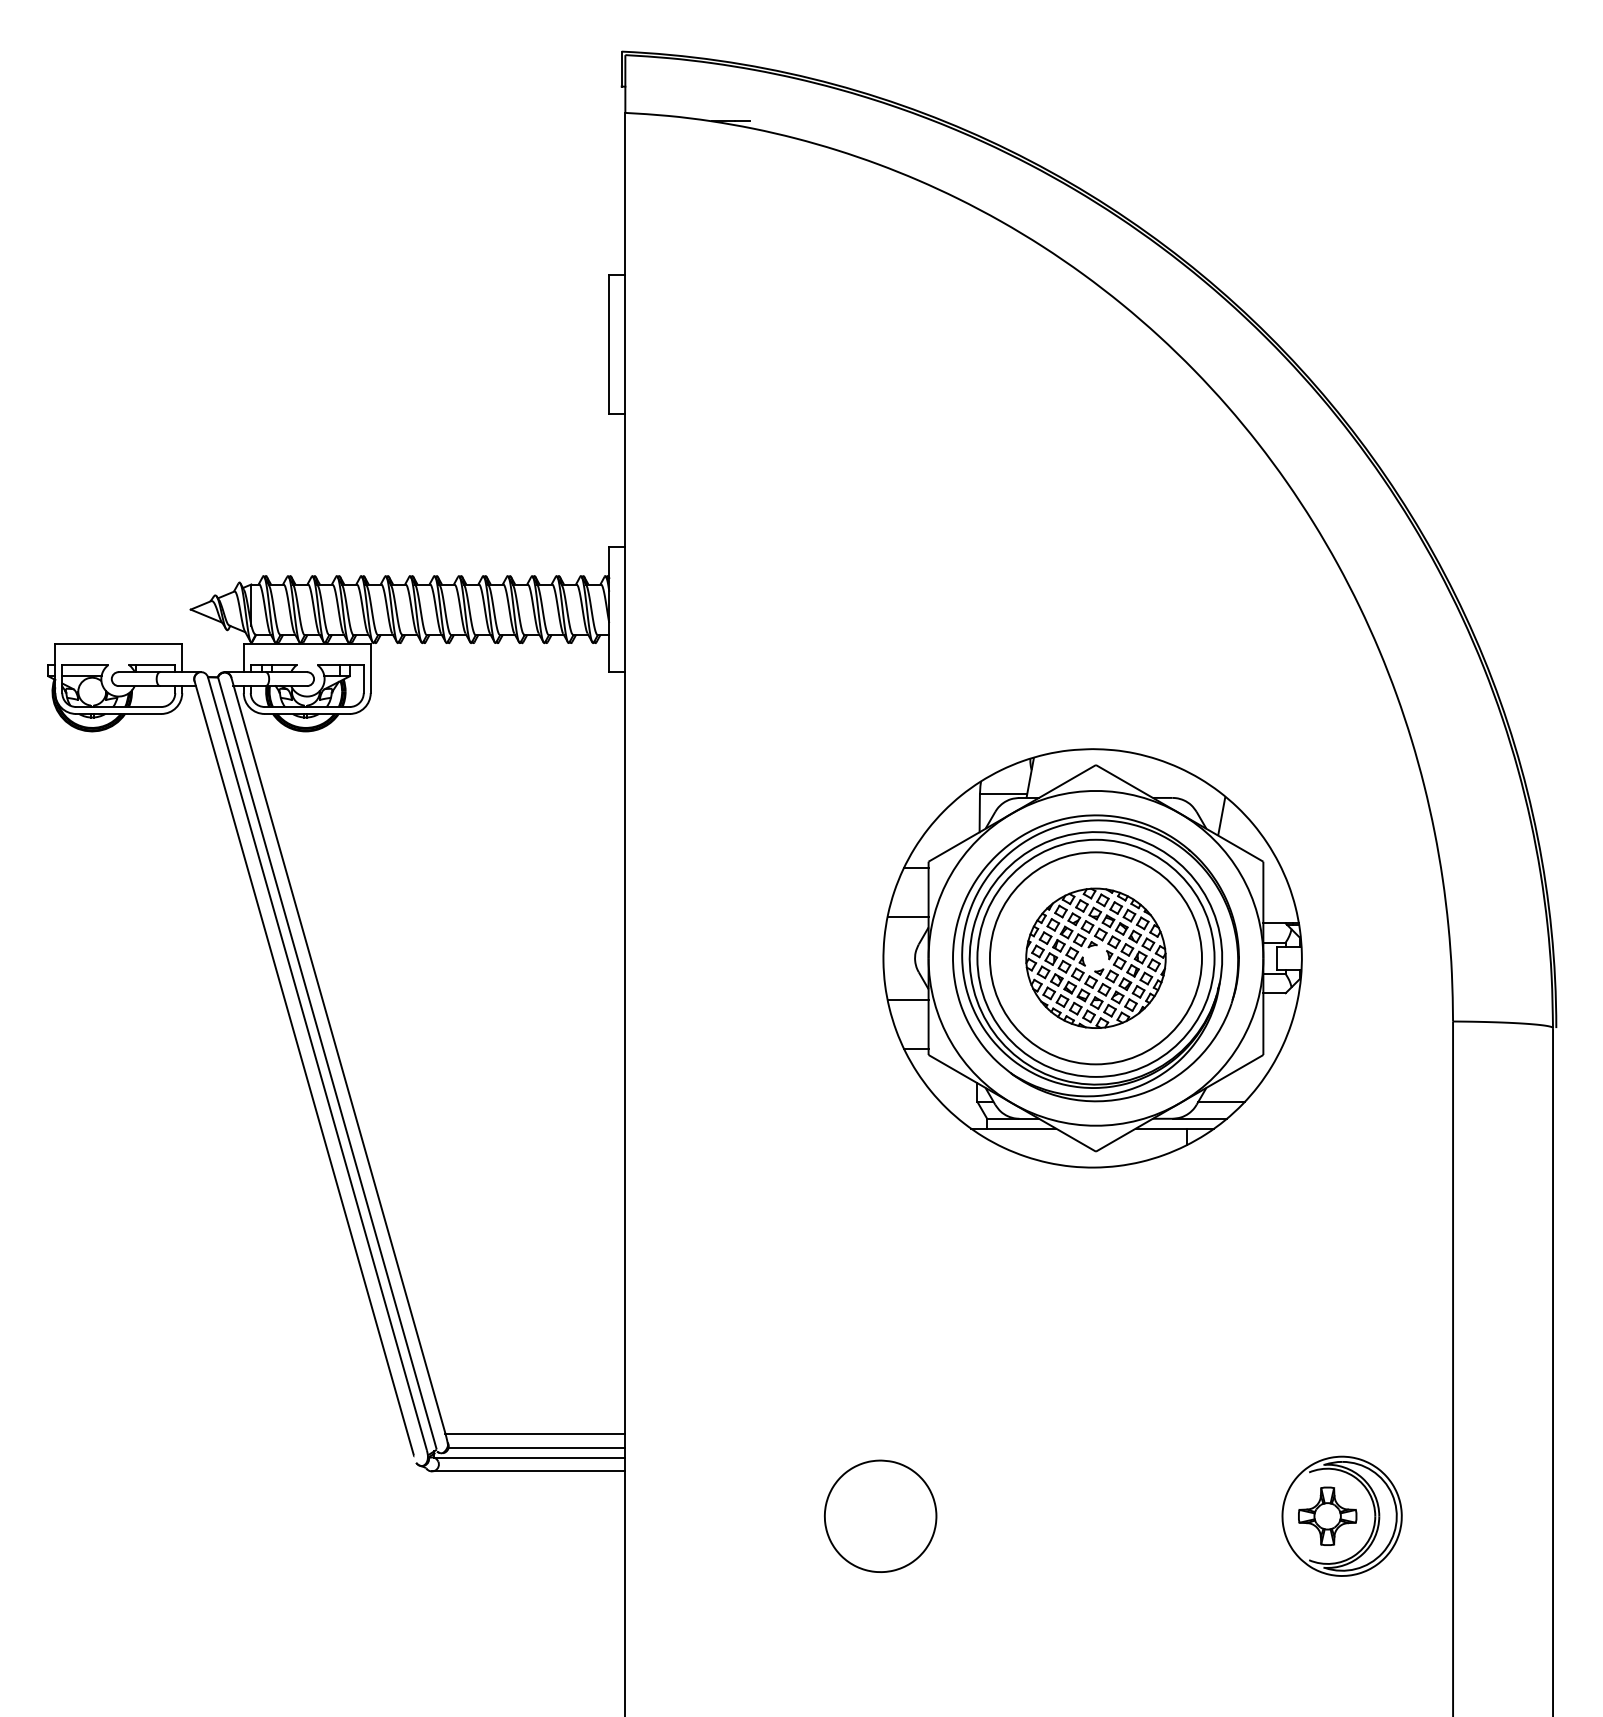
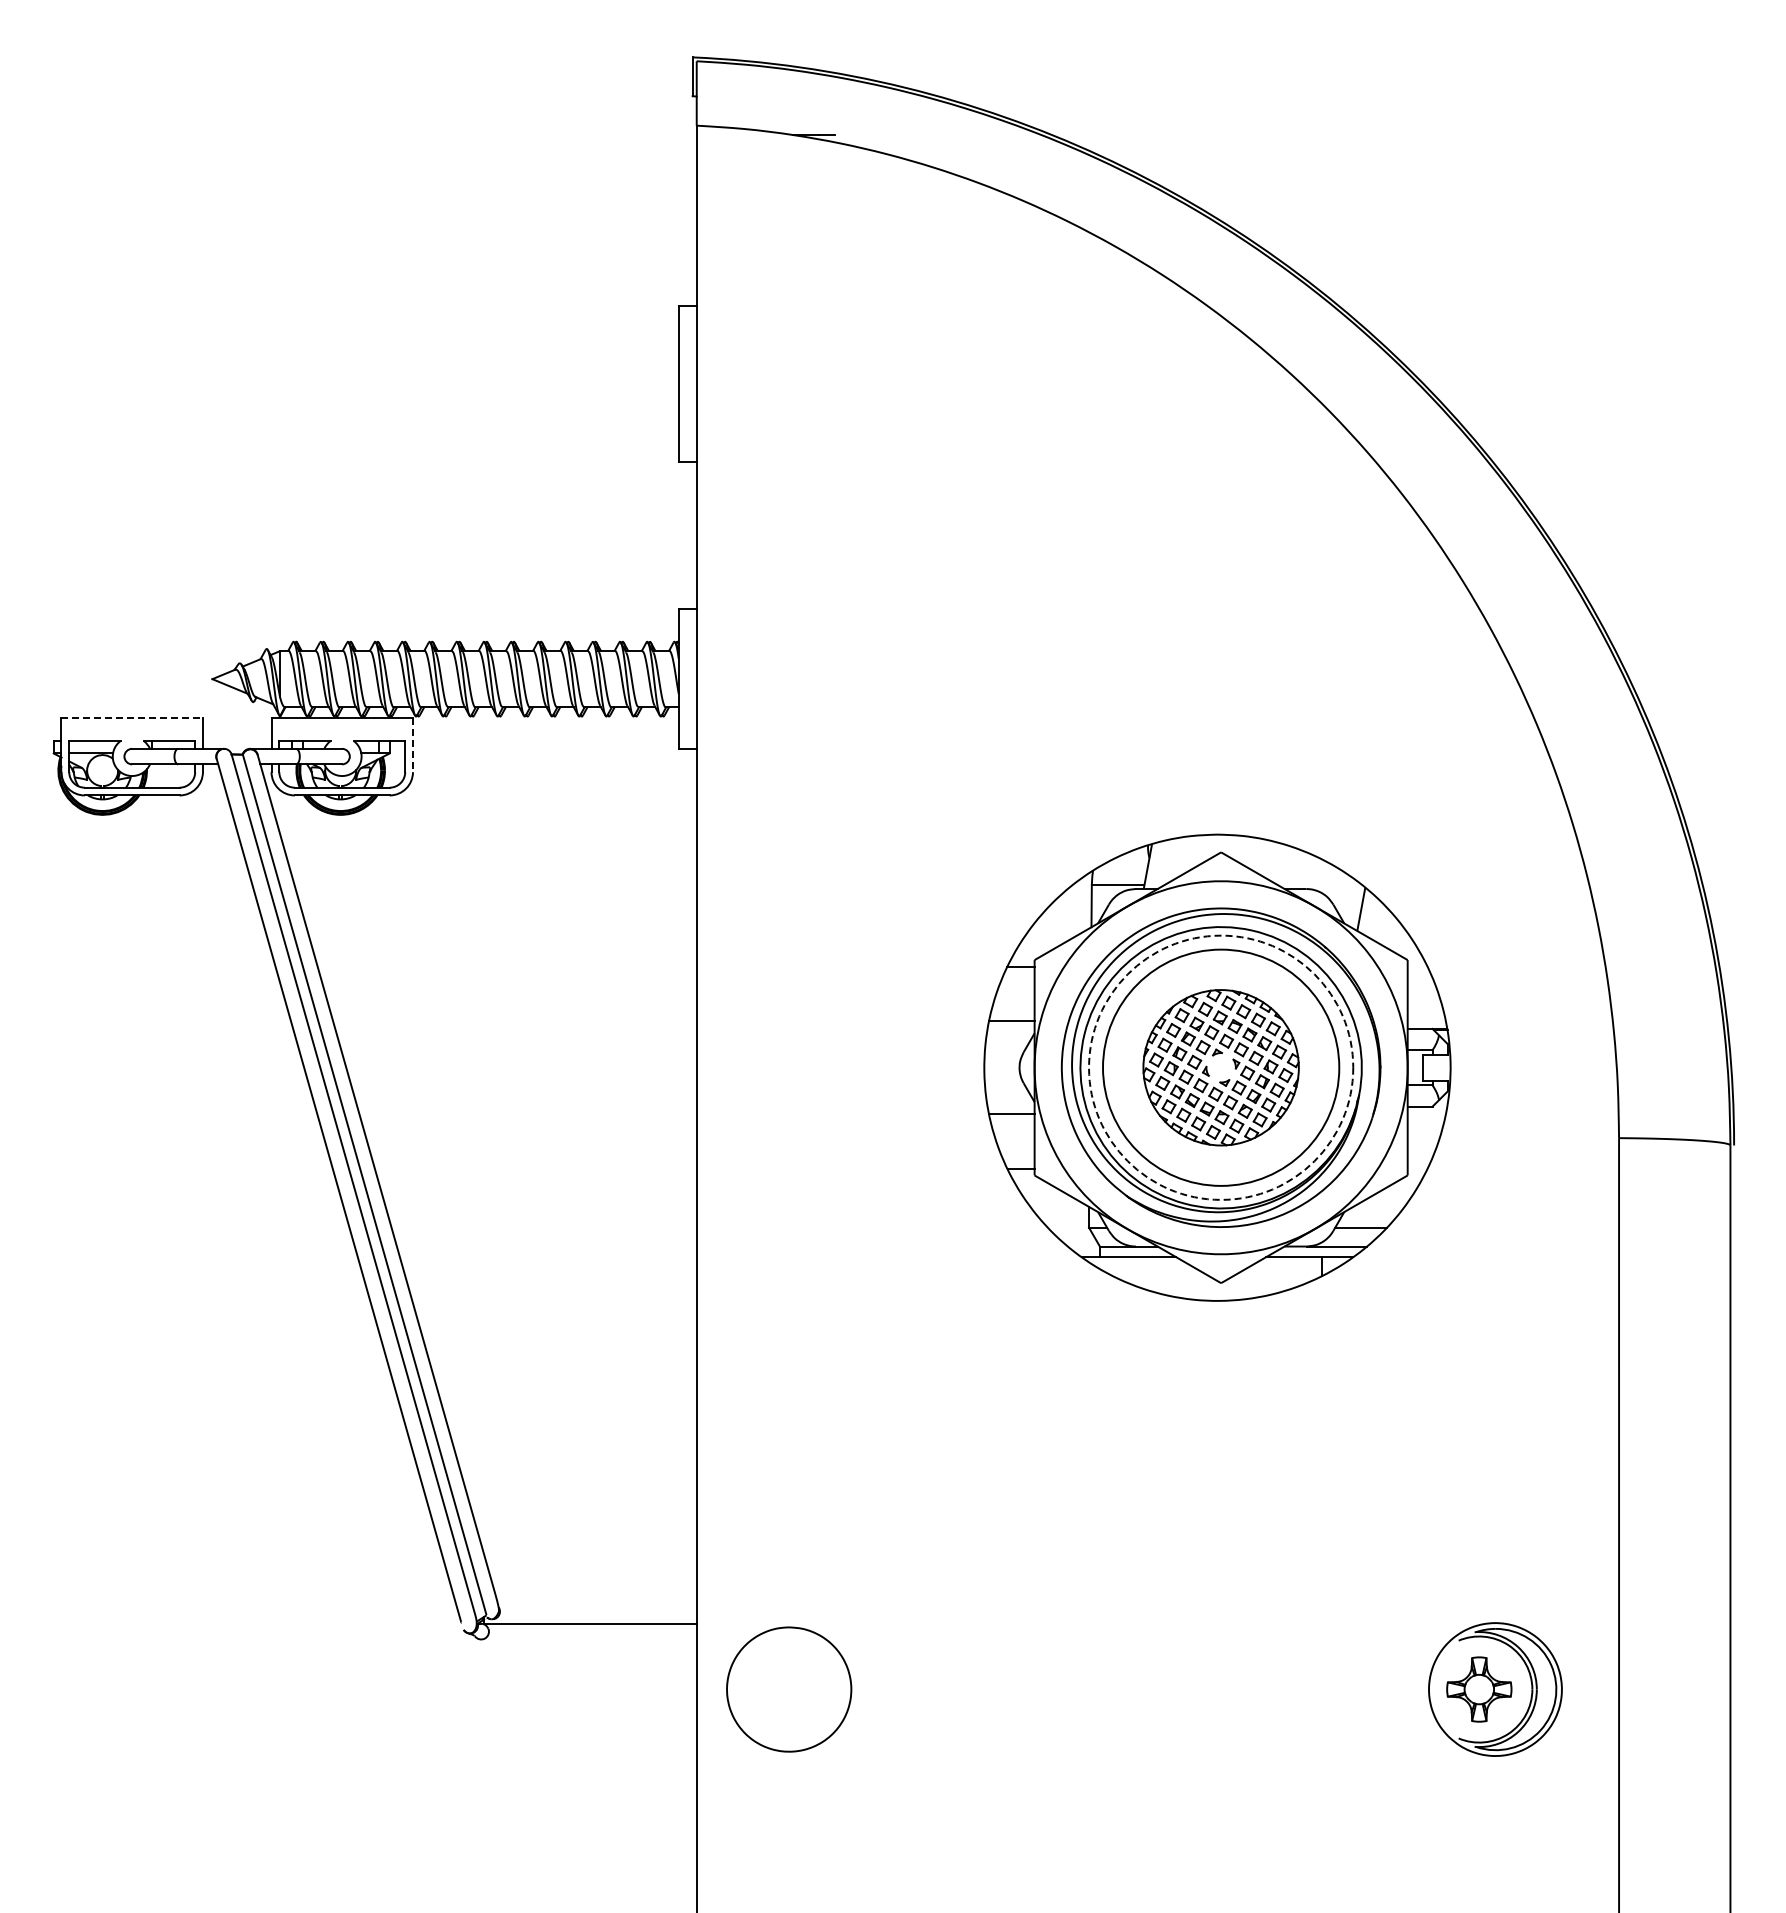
line: (119, 644) -> (132, 717), solid -> dashed
line: (370, 669) -> (412, 745), solid -> dashed
circle: (1096, 958) -> (1221, 1067), solid -> dashed
line: (535, 1433) -> (596, 1597), removed
line: (536, 1448) -> (597, 1613), removed
line: (528, 1471) -> (588, 1639), removed
part: (880, 1516) -> (789, 1689), moved

